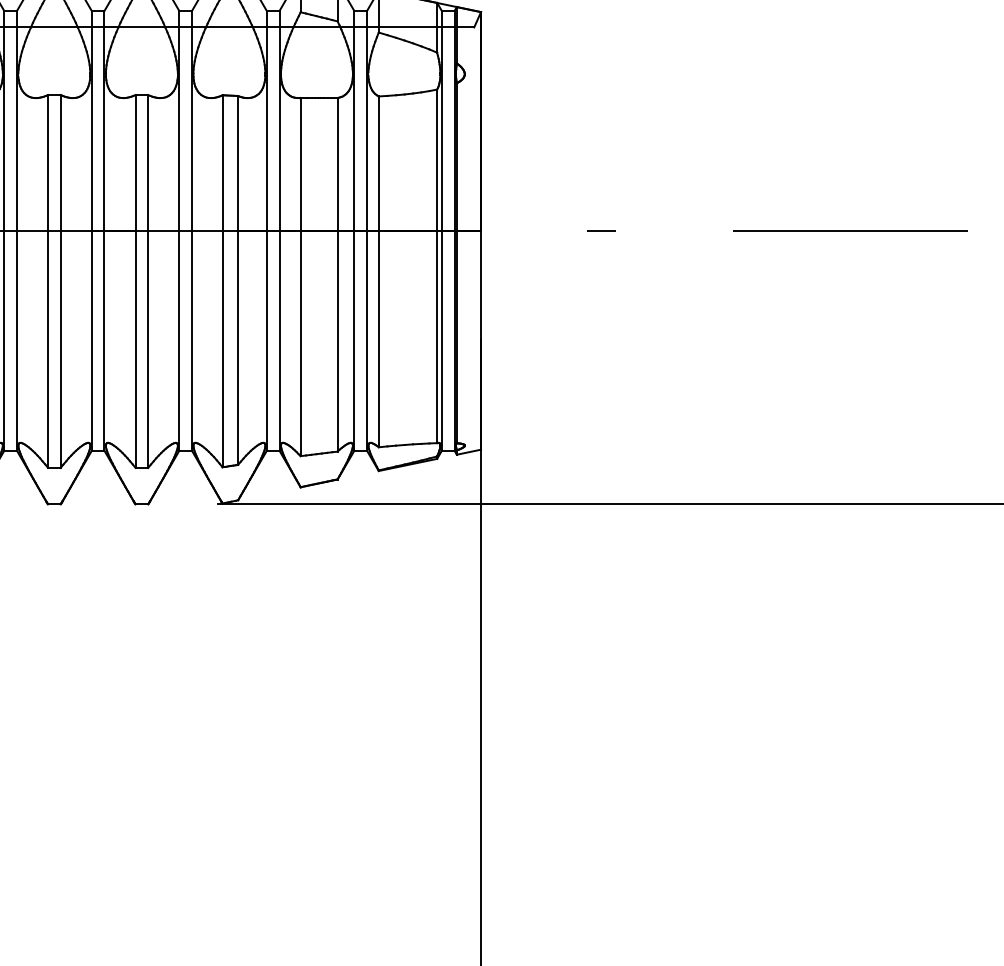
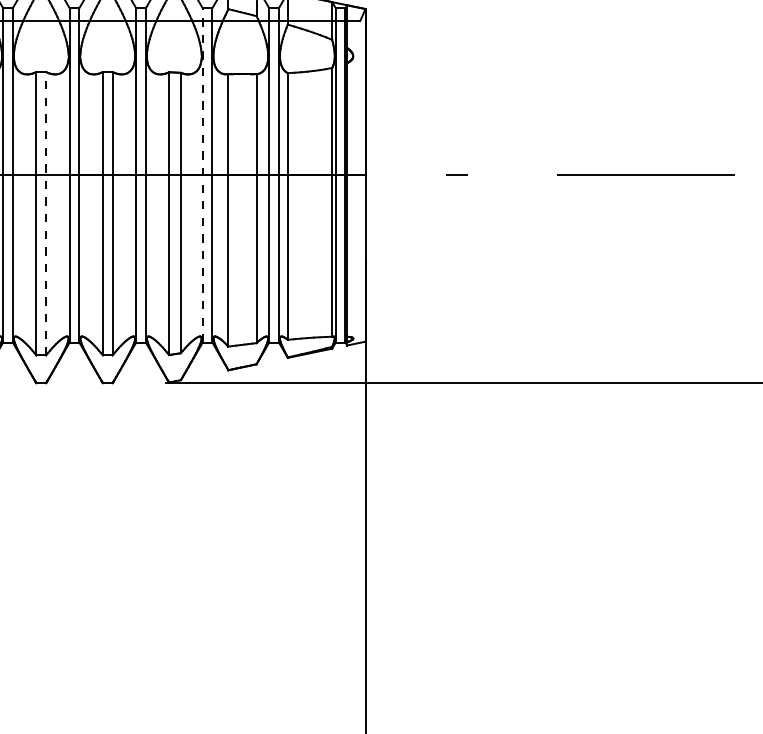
line: (266, 229) -> (202, 174), solid -> dashed
line: (61, 281) -> (46, 213), solid -> dashed

